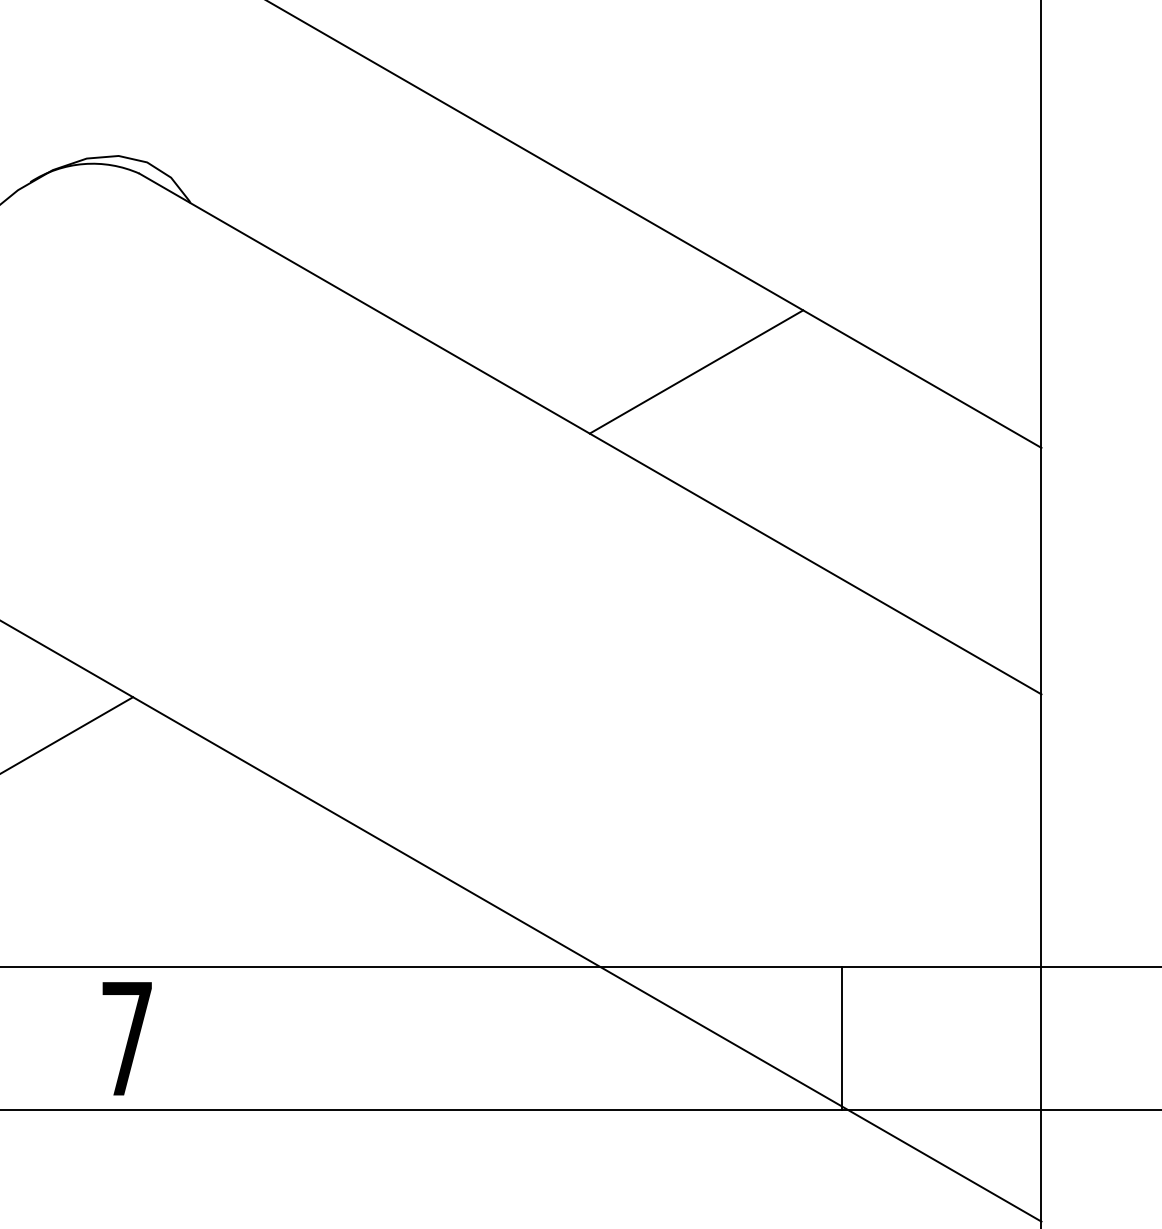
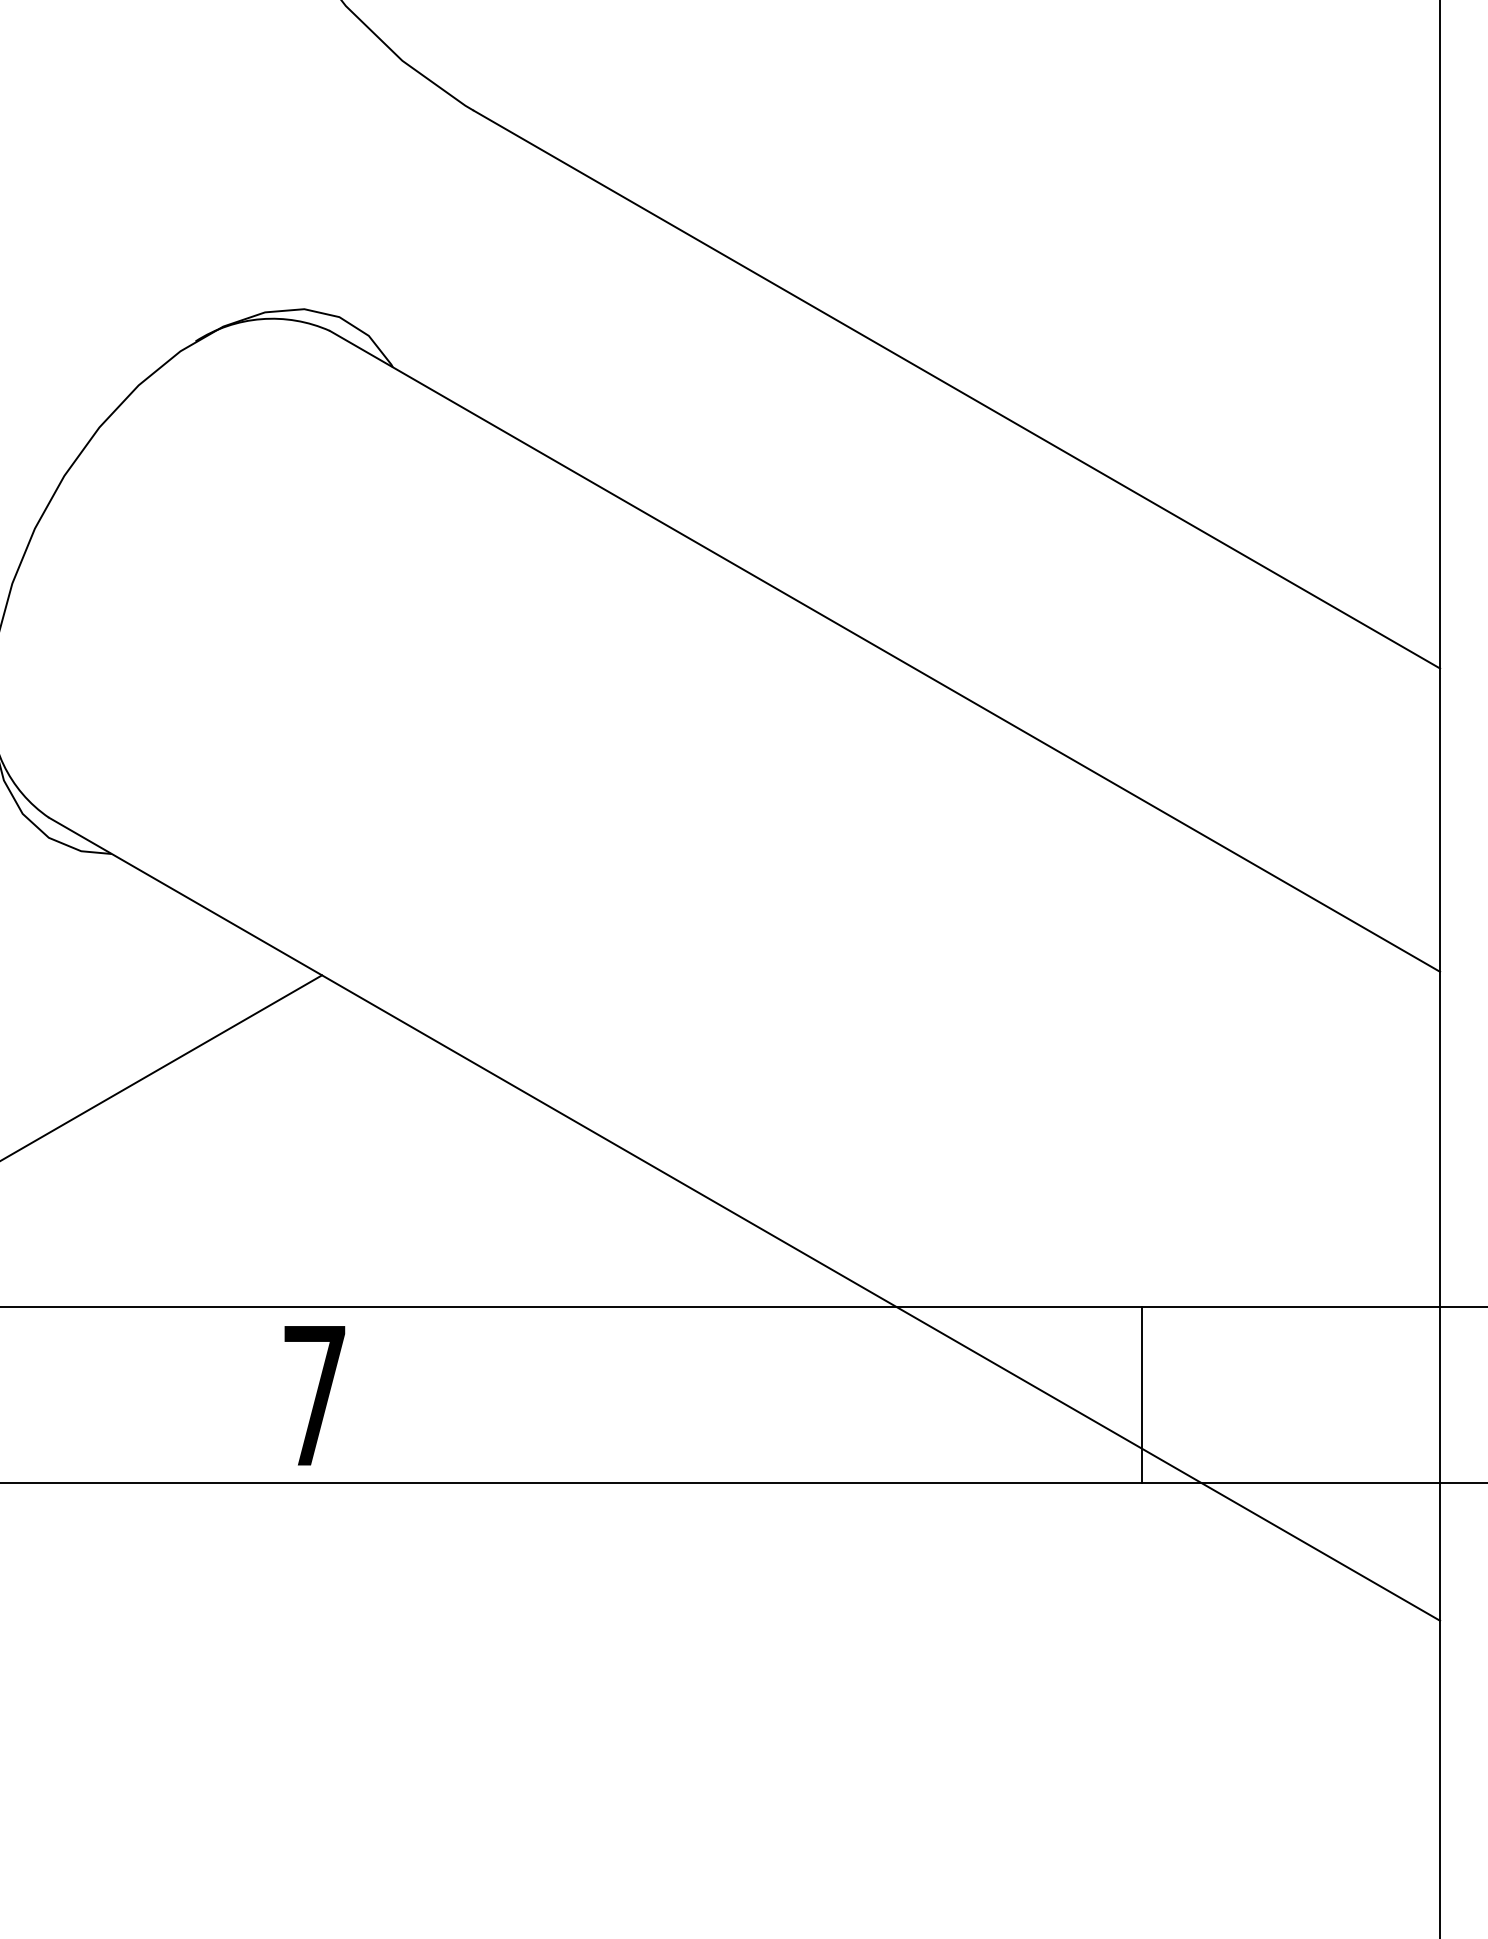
line: (696, 371) -> (1015, 574), removed
line: (841, 1038) -> (1141, 1395), moved

